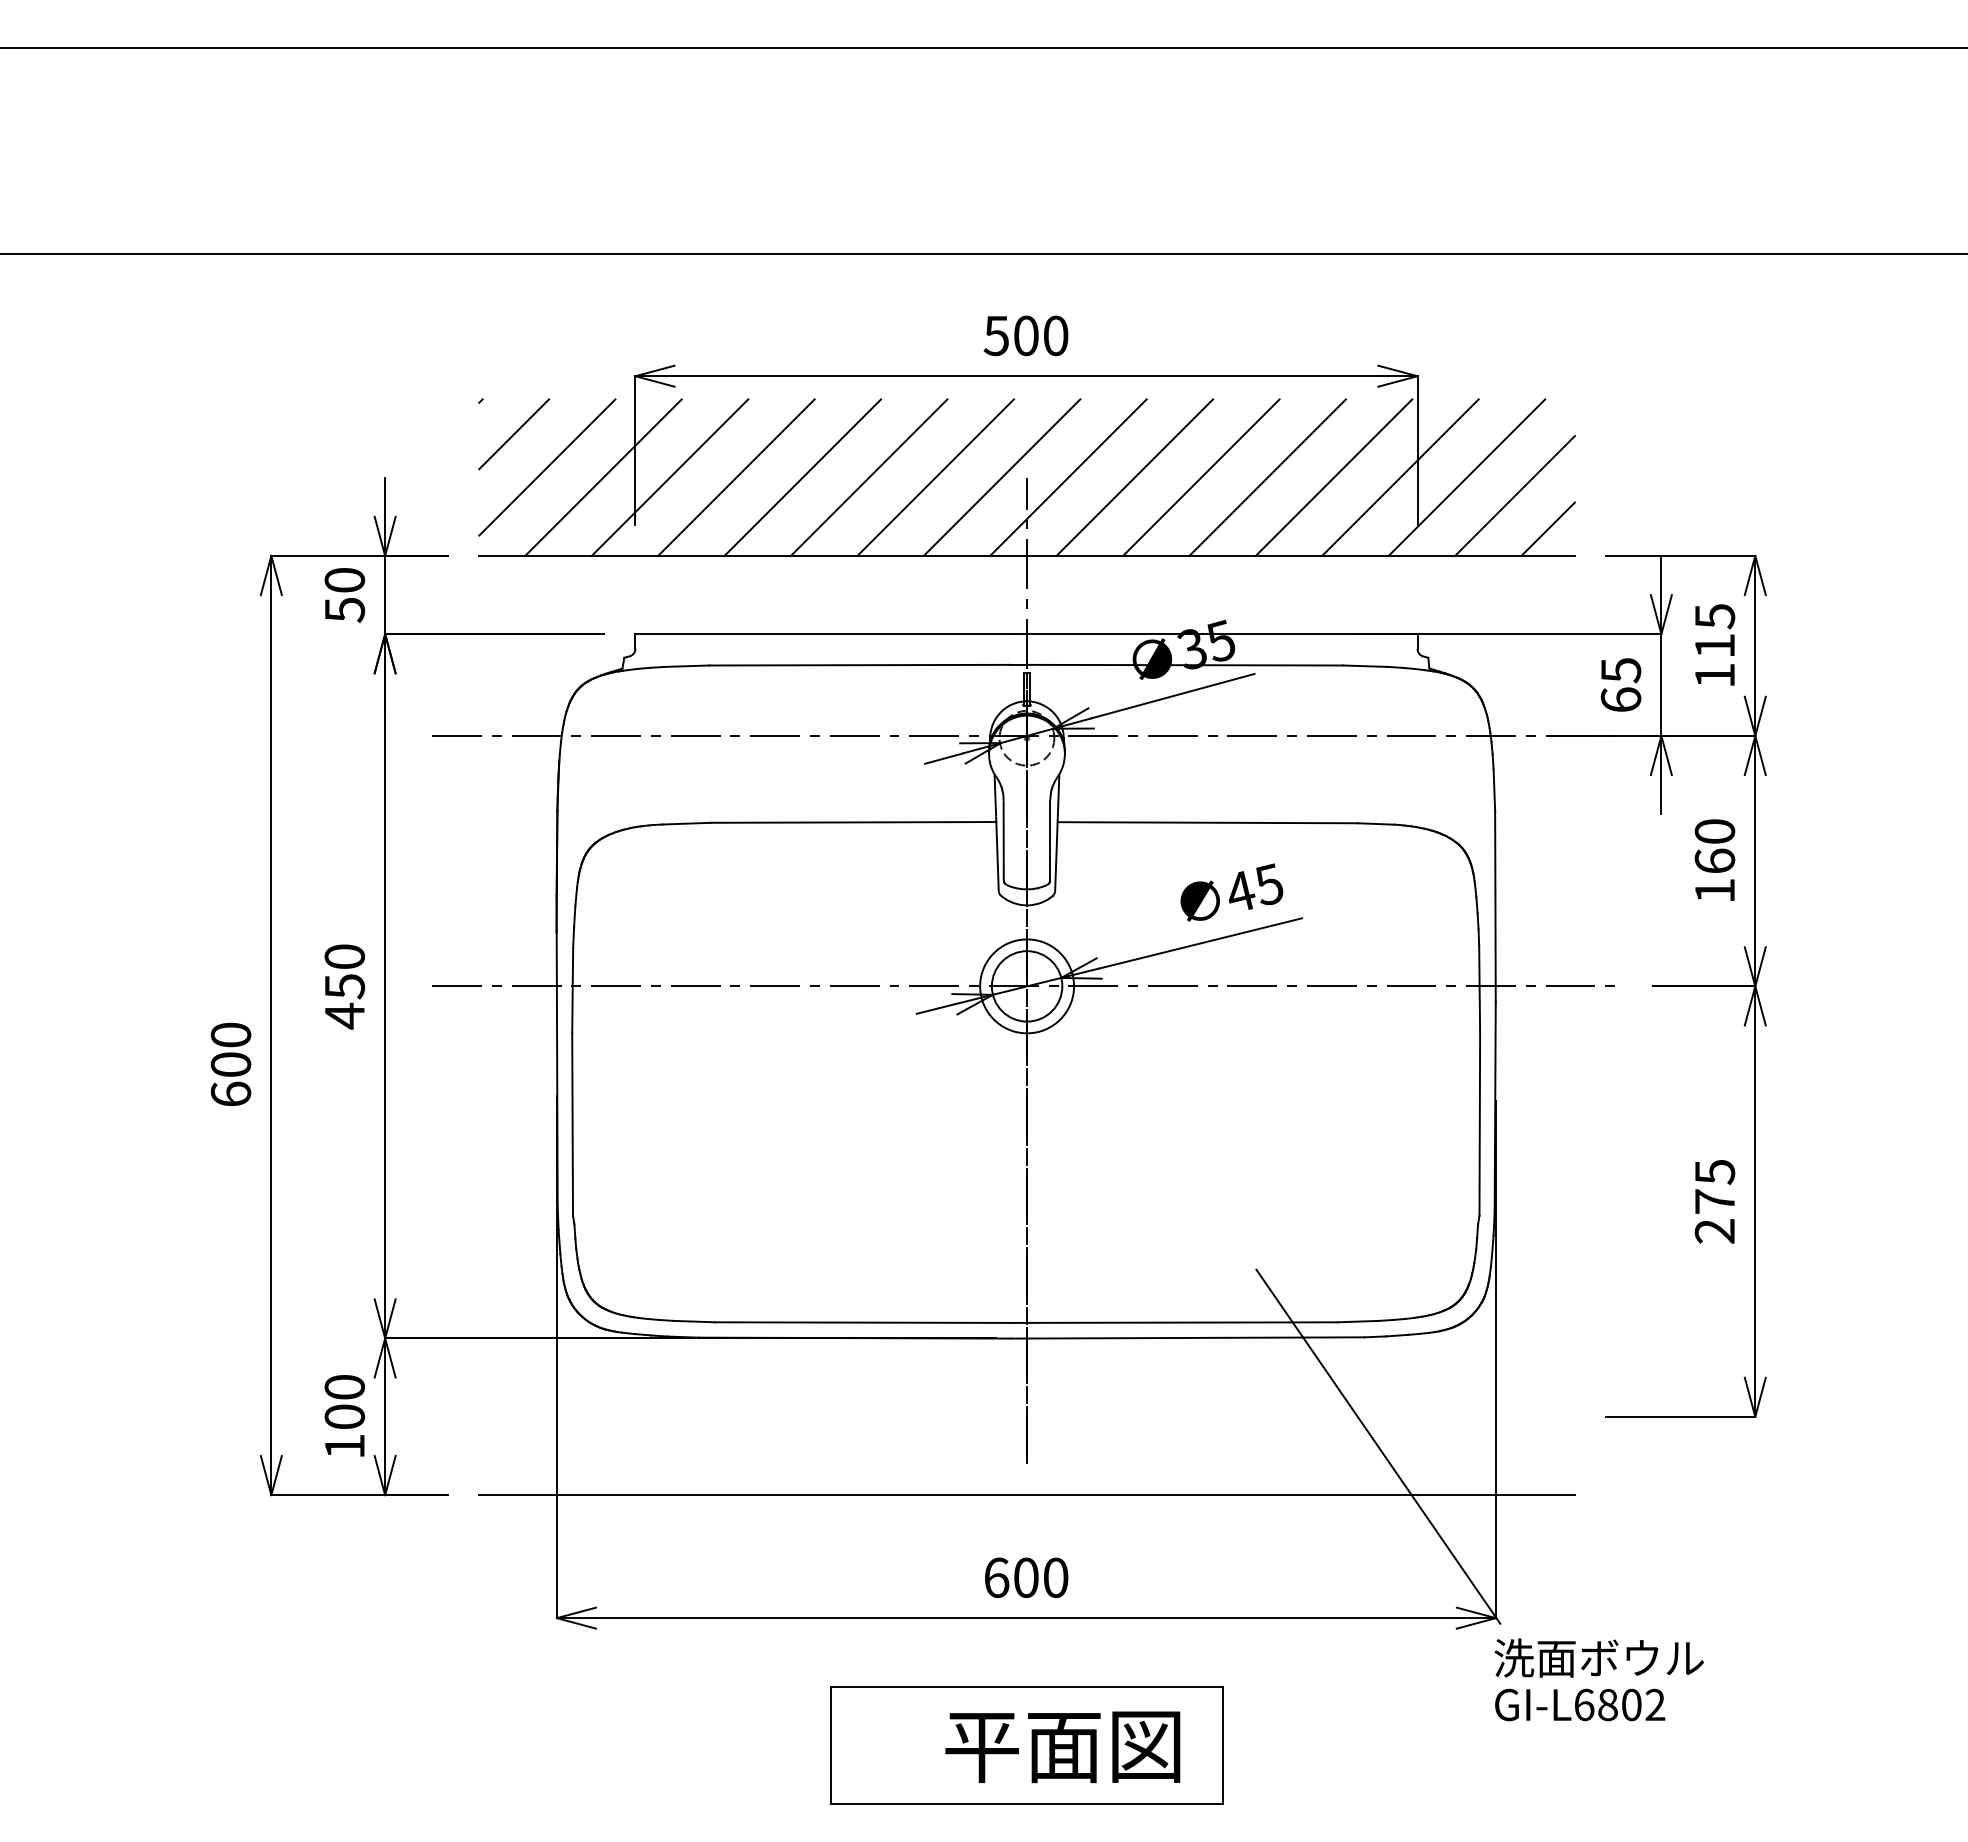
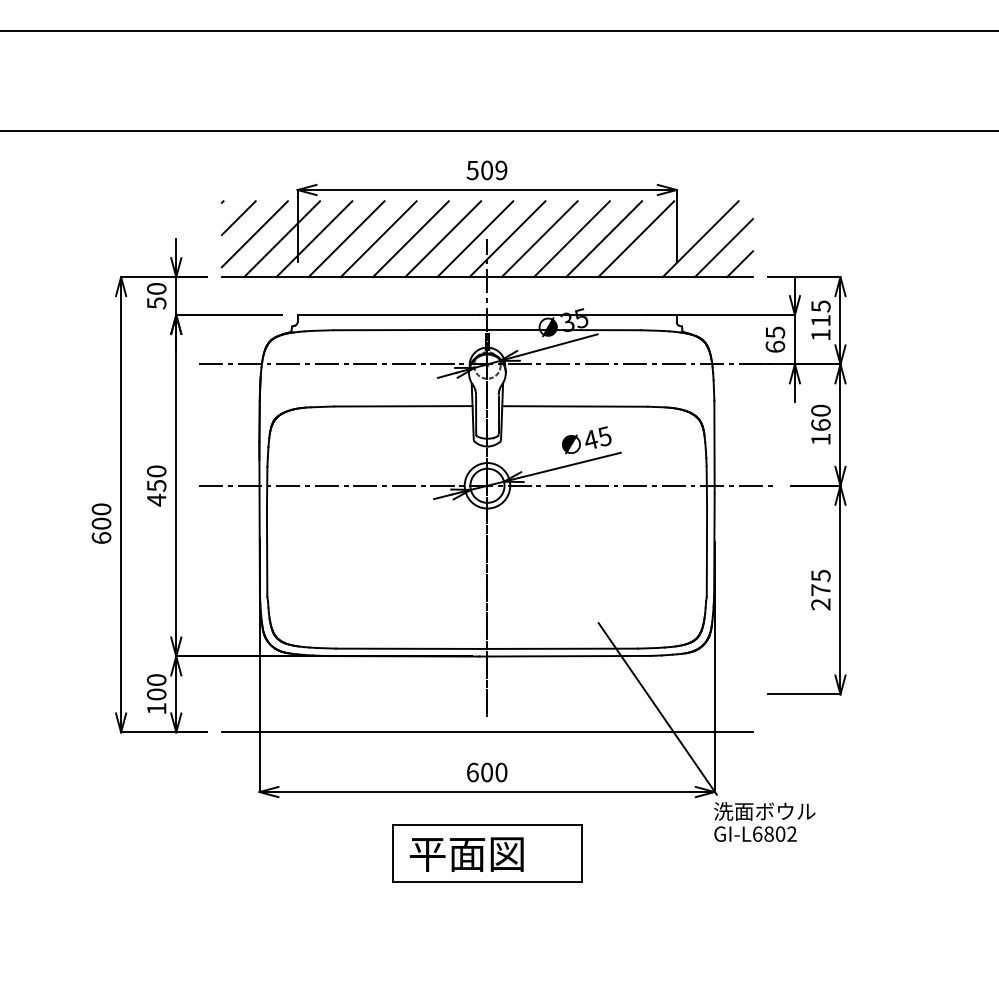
text: (1056, 335) -> (501, 170), 500 -> 509
line: (1400, 478) -> (668, 239), removed
text: (1062, 1746) -> (466, 854), moved

